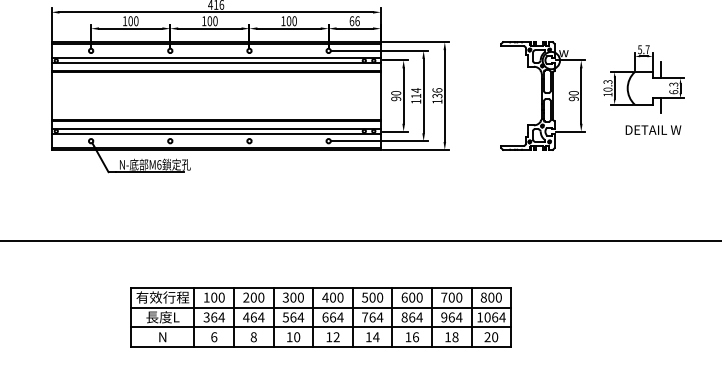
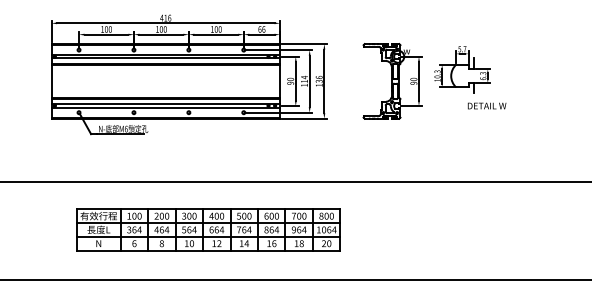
text: (652, 129) -> (486, 105), moved
part: (321, 316) -> (208, 229), moved

